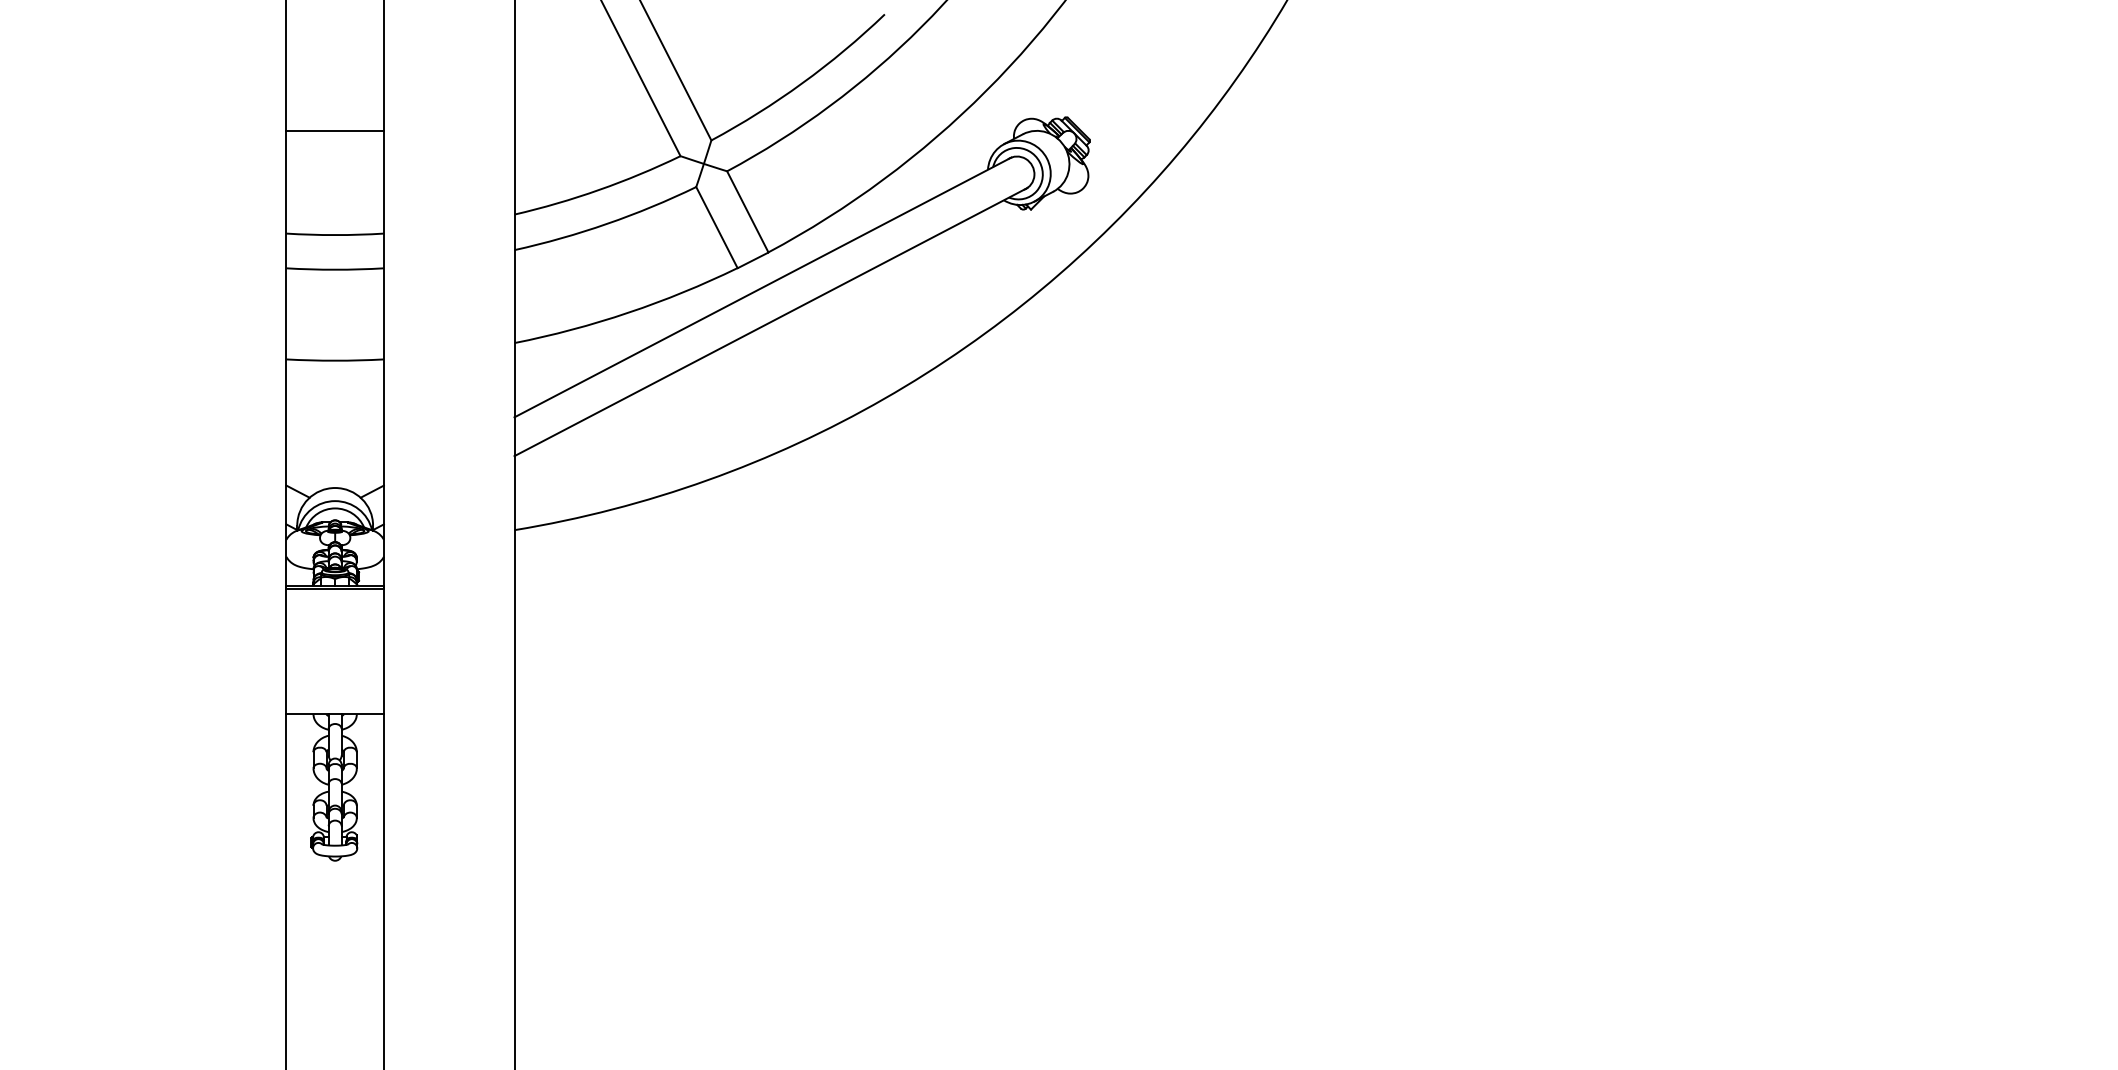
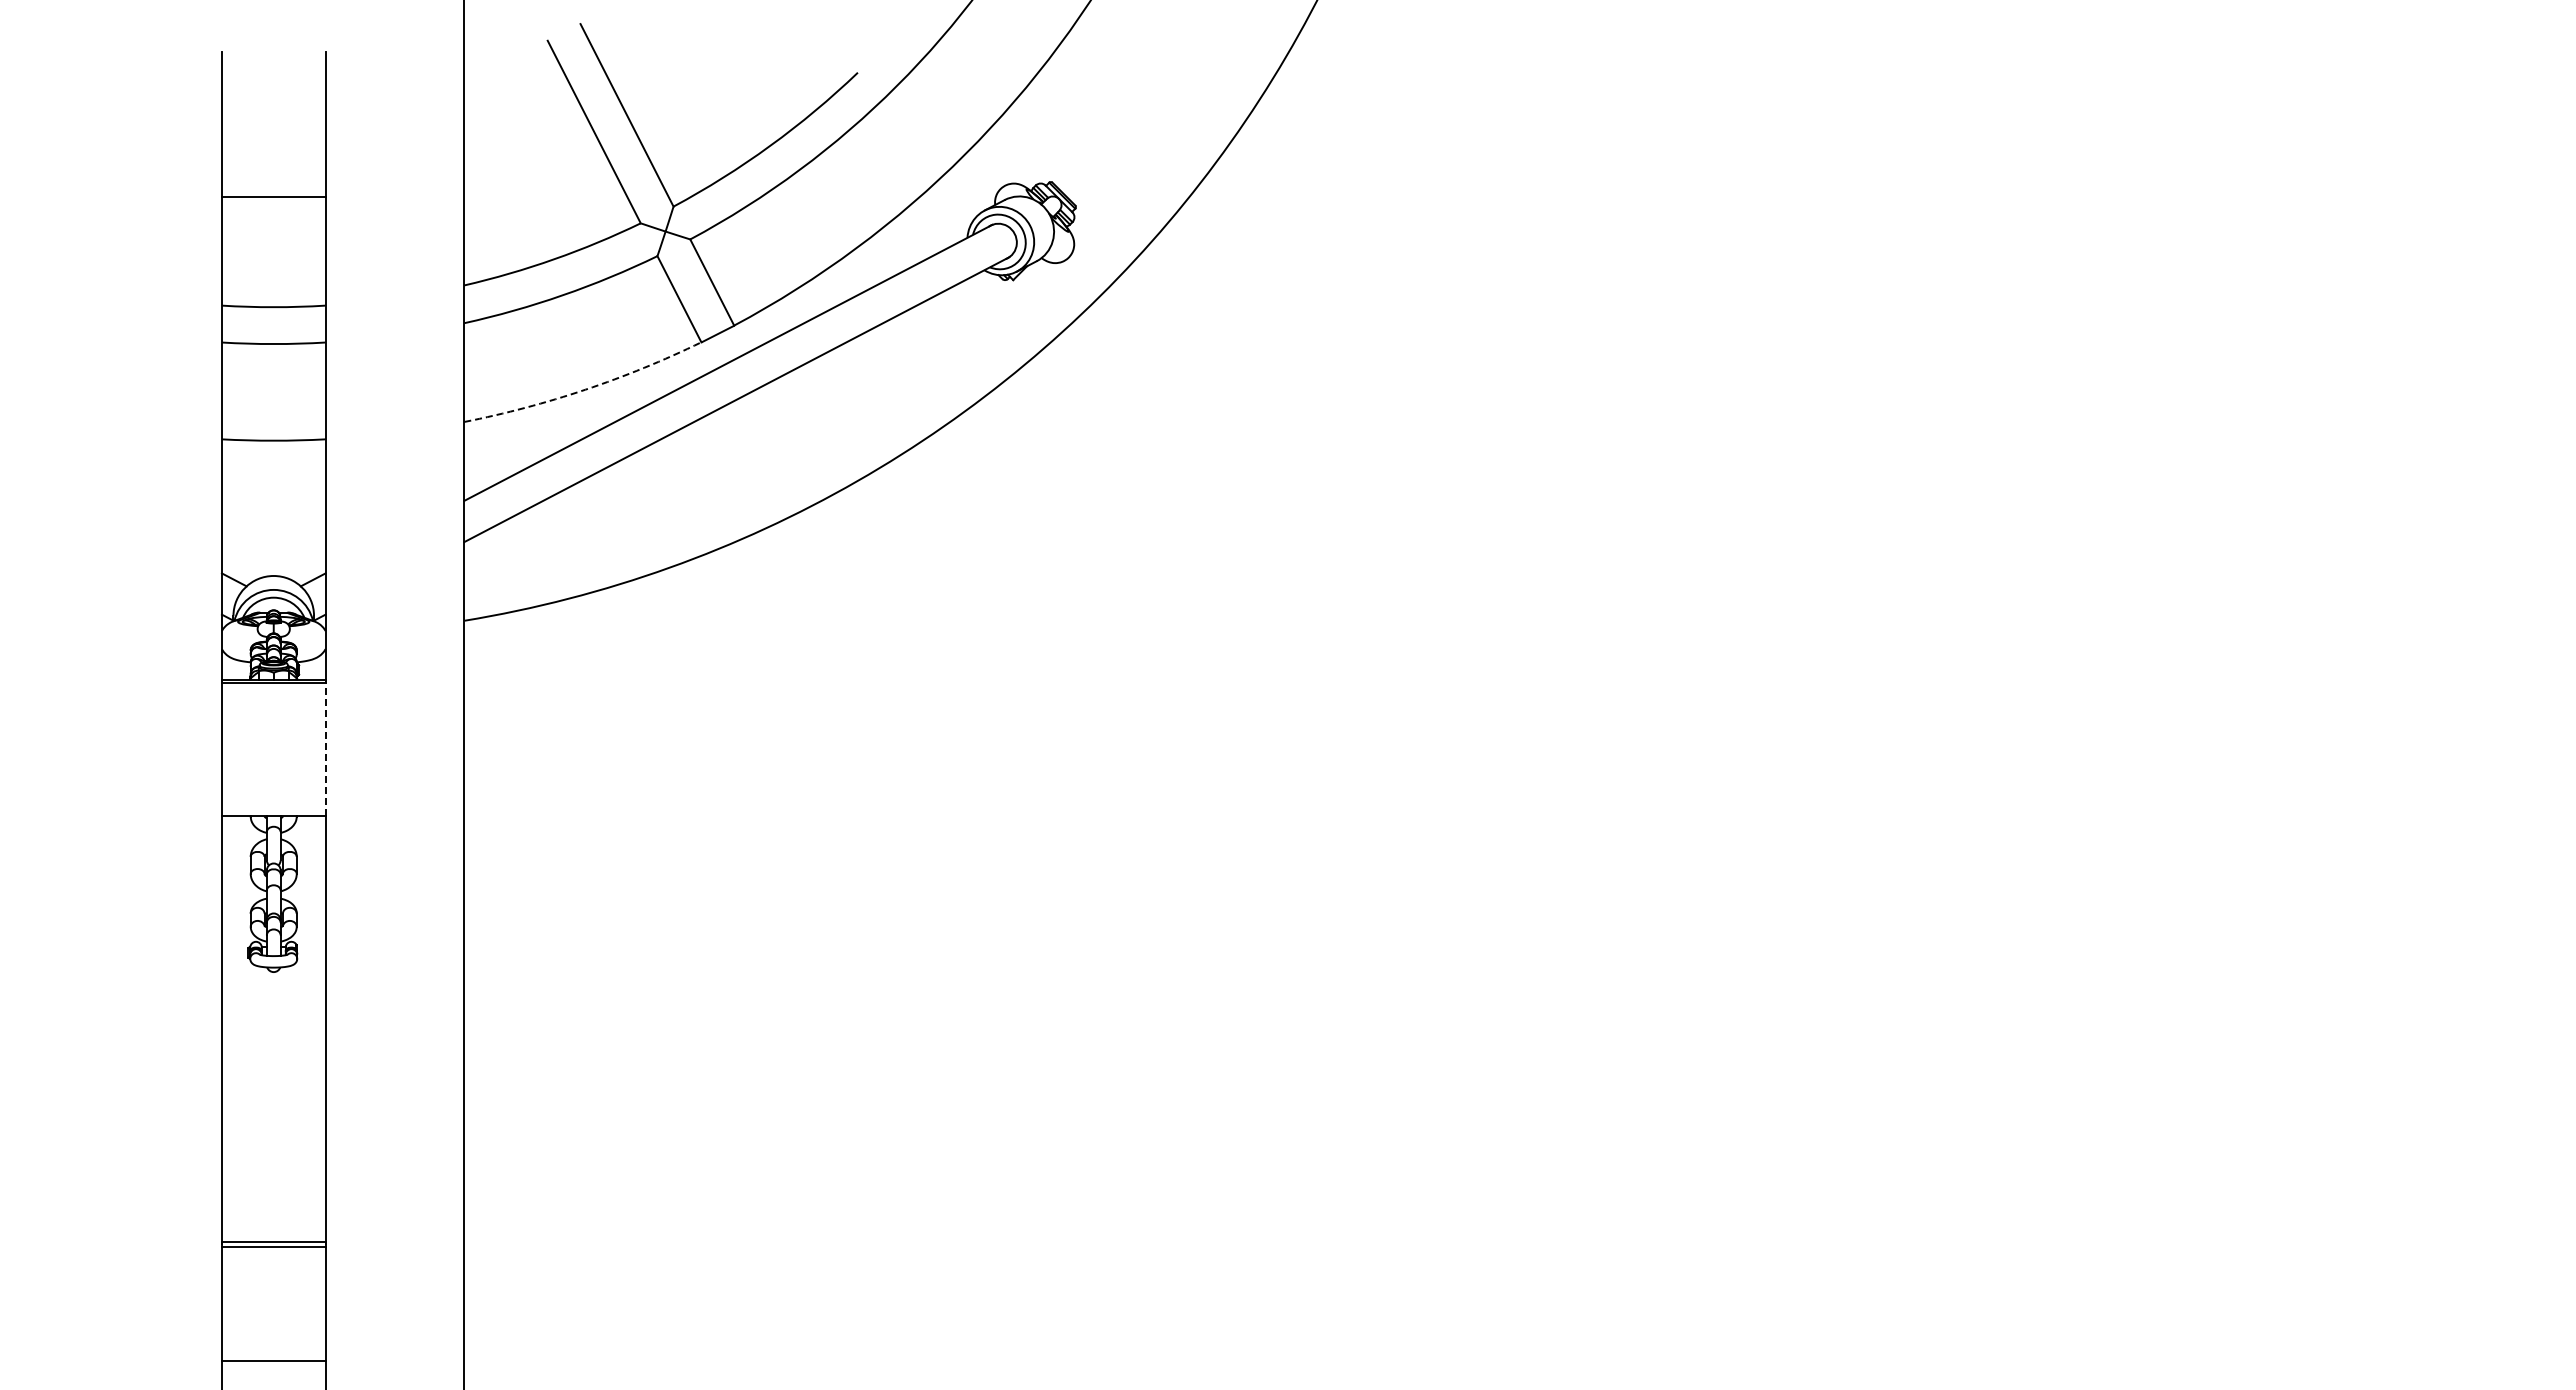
arc: (628, 312) -> (585, 389), solid -> dashed
line: (383, 651) -> (325, 749), solid -> dashed

